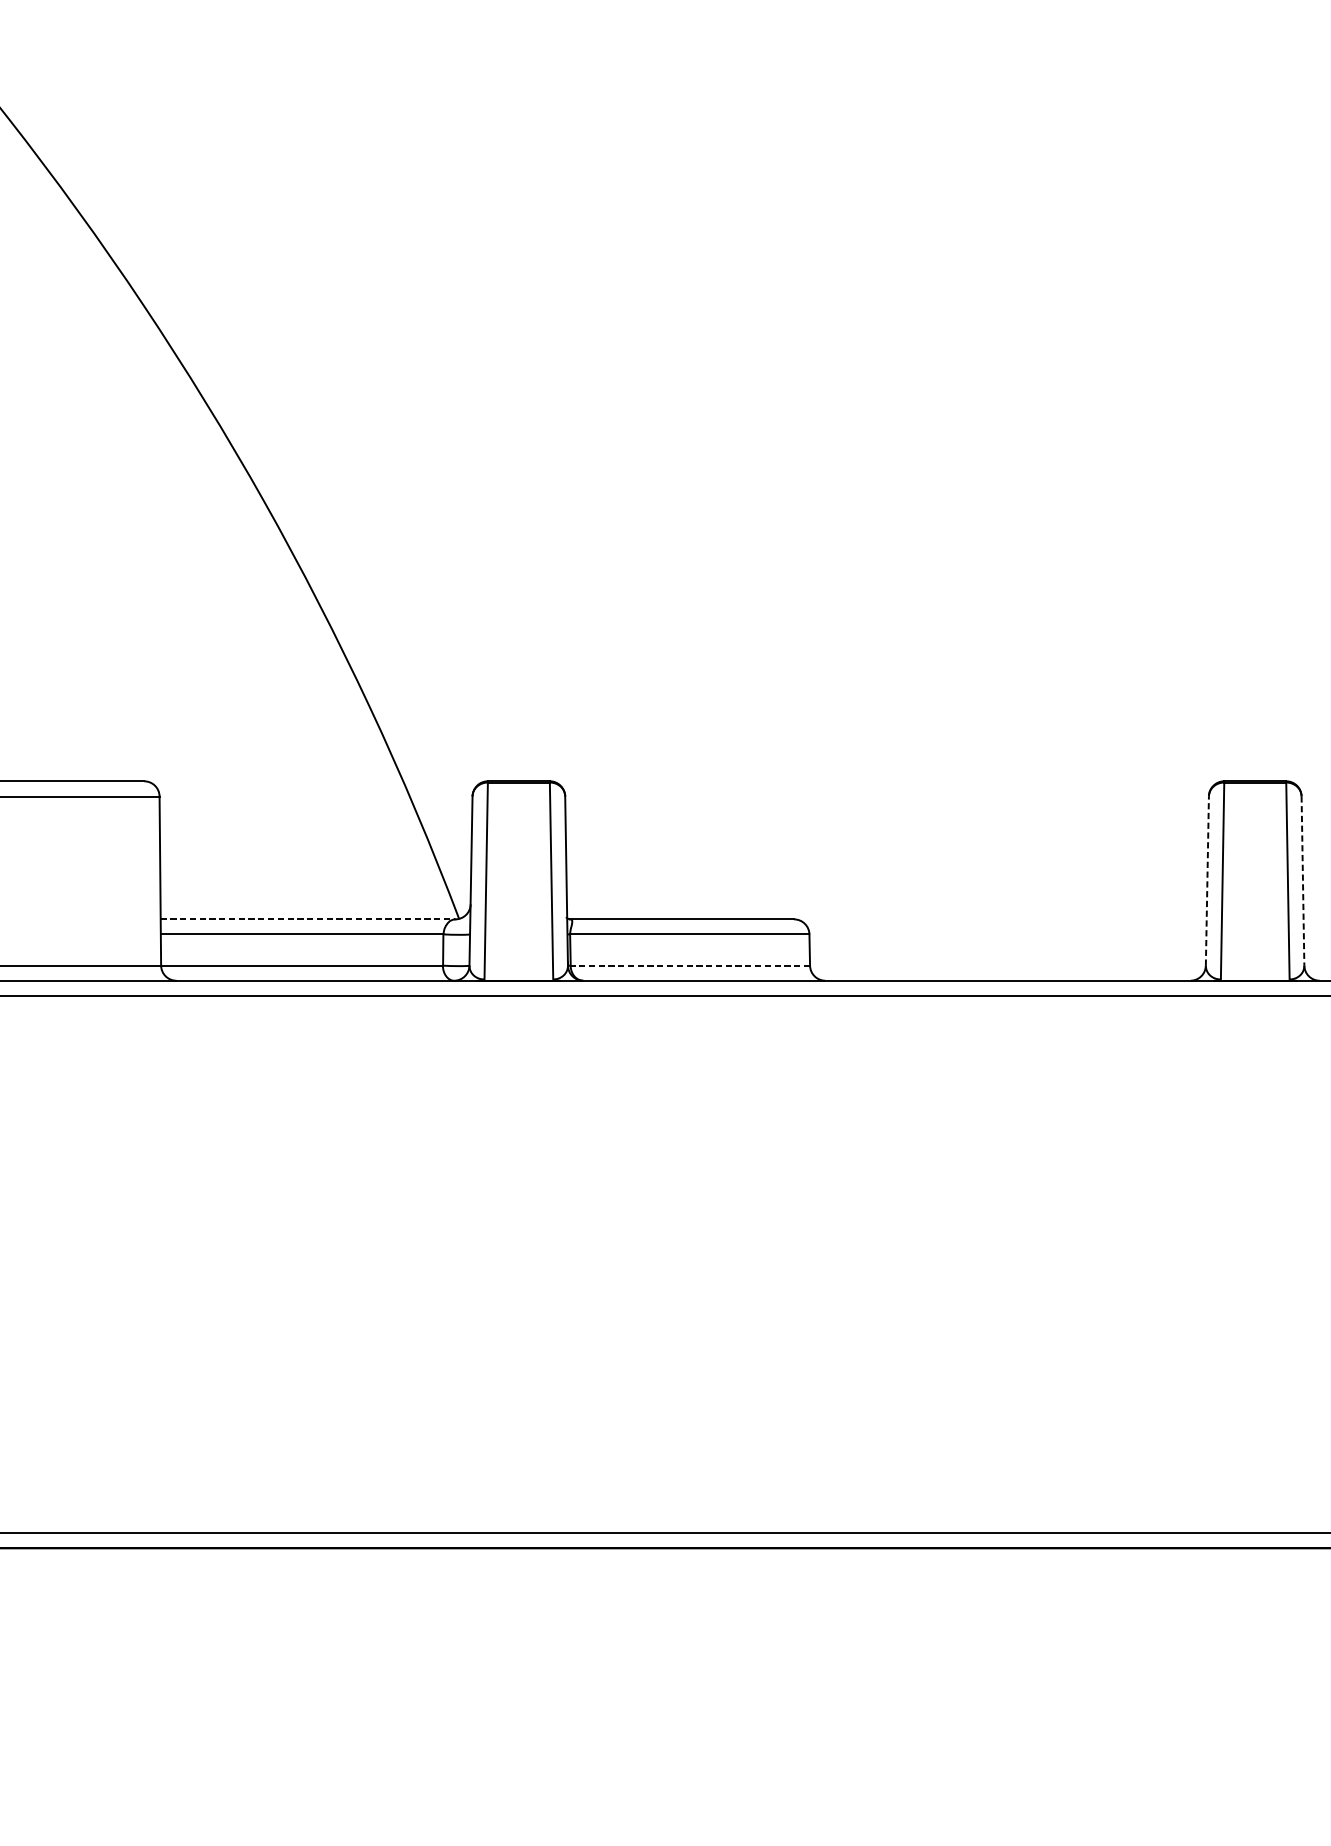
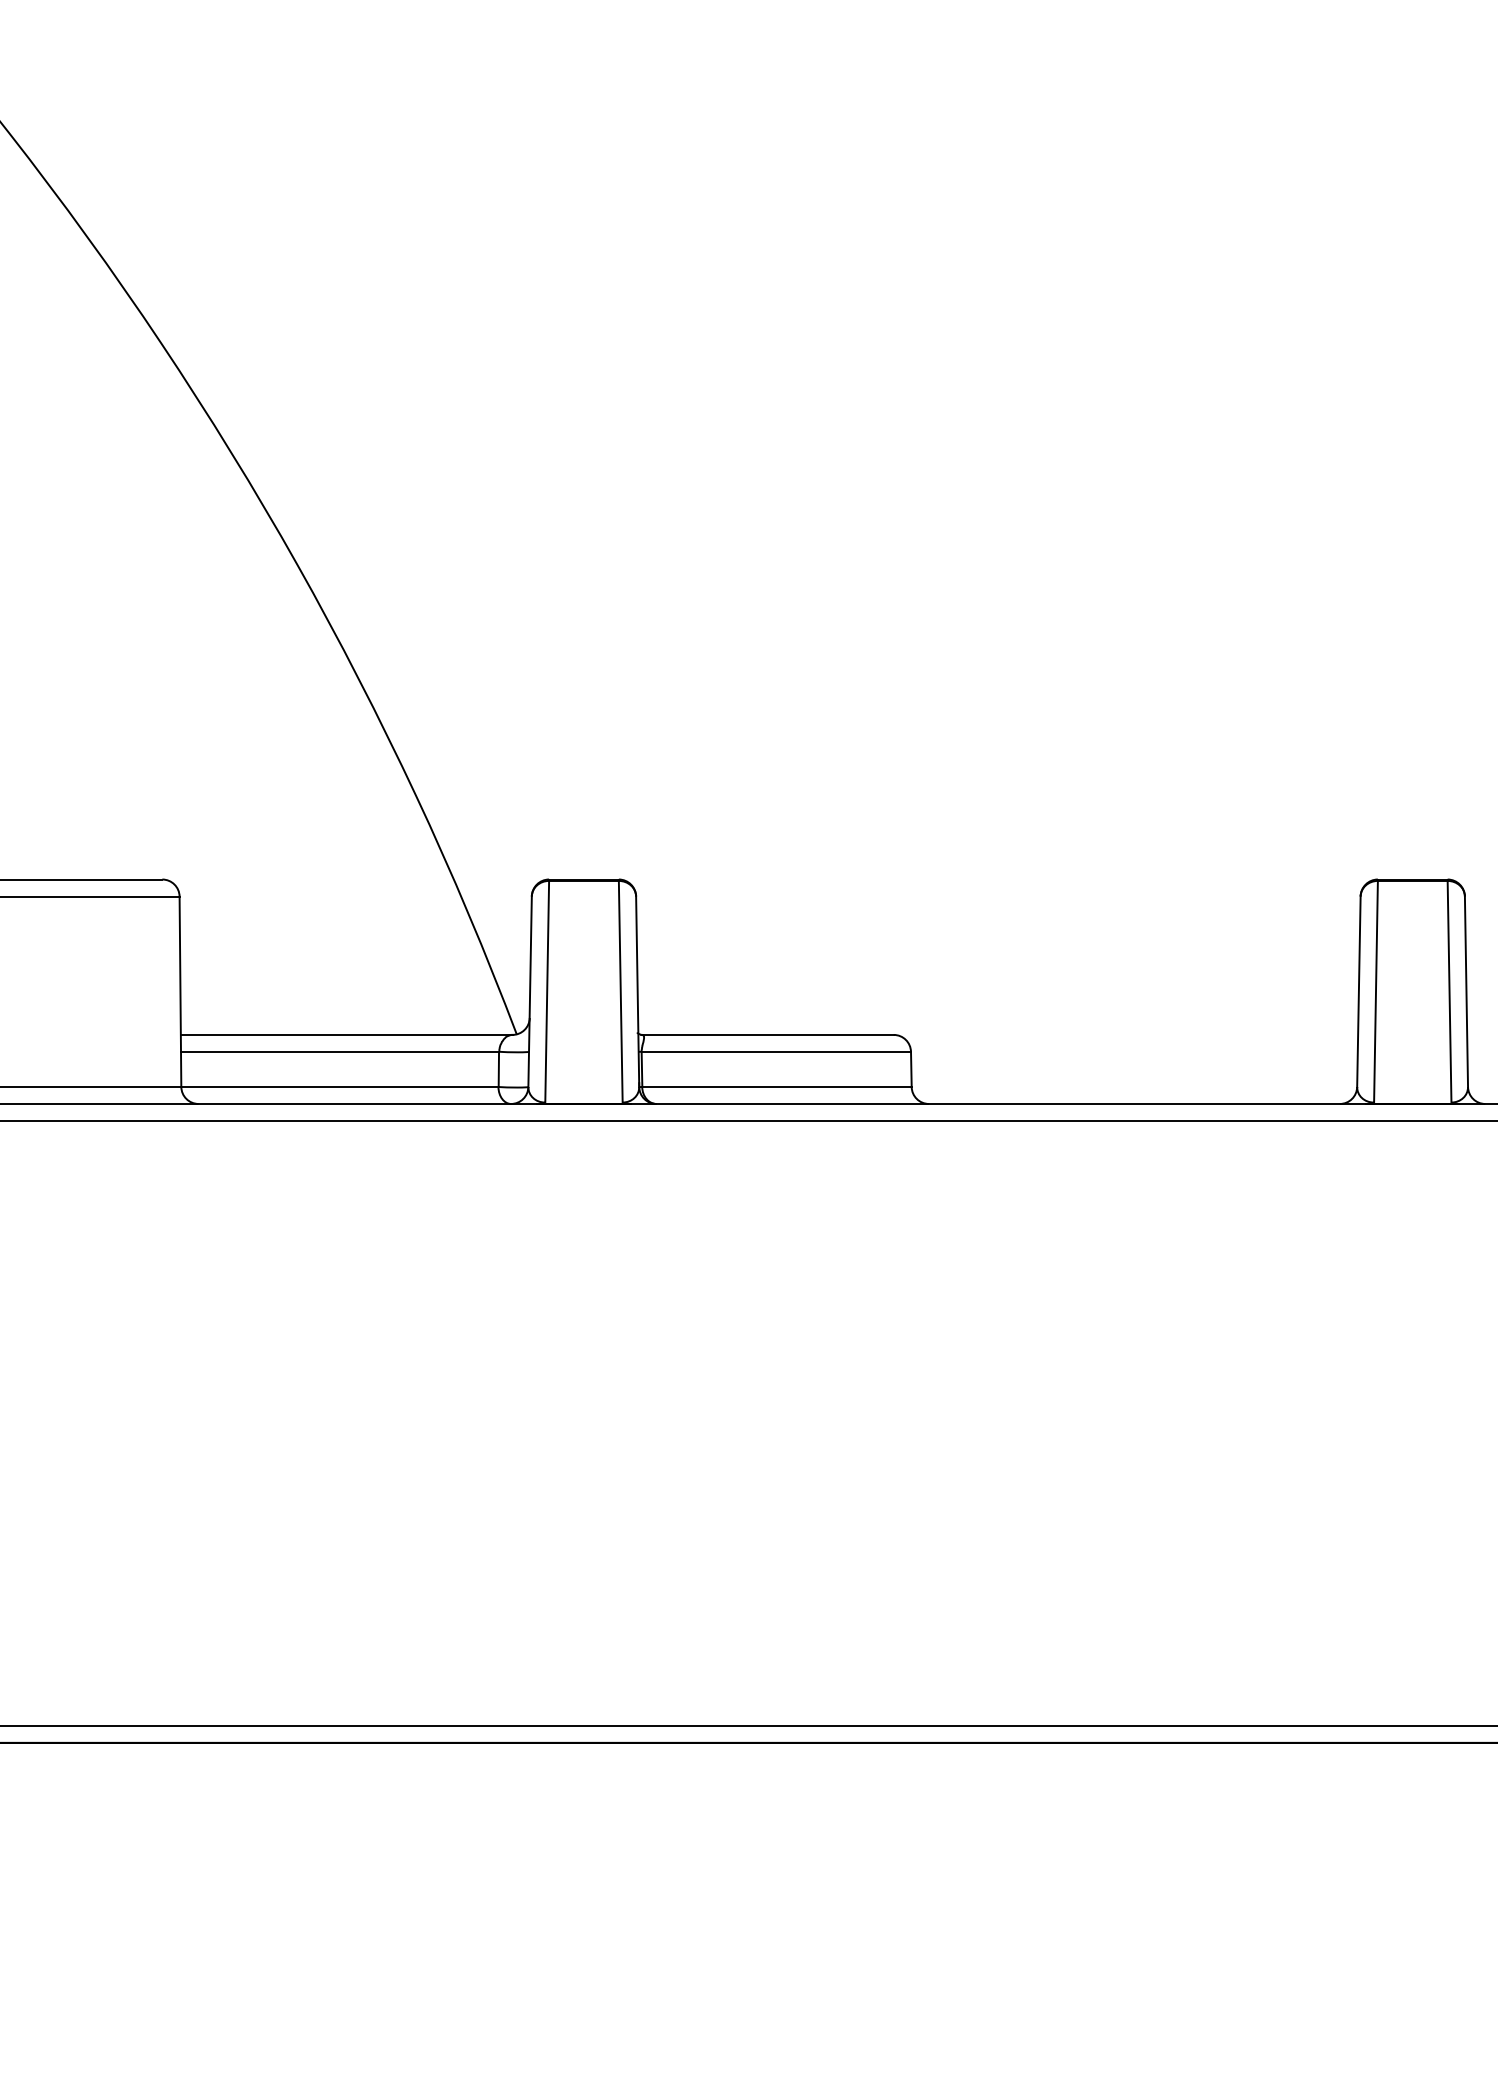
line: (1207, 880) -> (1358, 991), dashed -> solid
line: (1302, 881) -> (1466, 992), dashed -> solid
line: (307, 919) -> (346, 1034), dashed -> solid
line: (690, 966) -> (777, 1087), dashed -> solid

